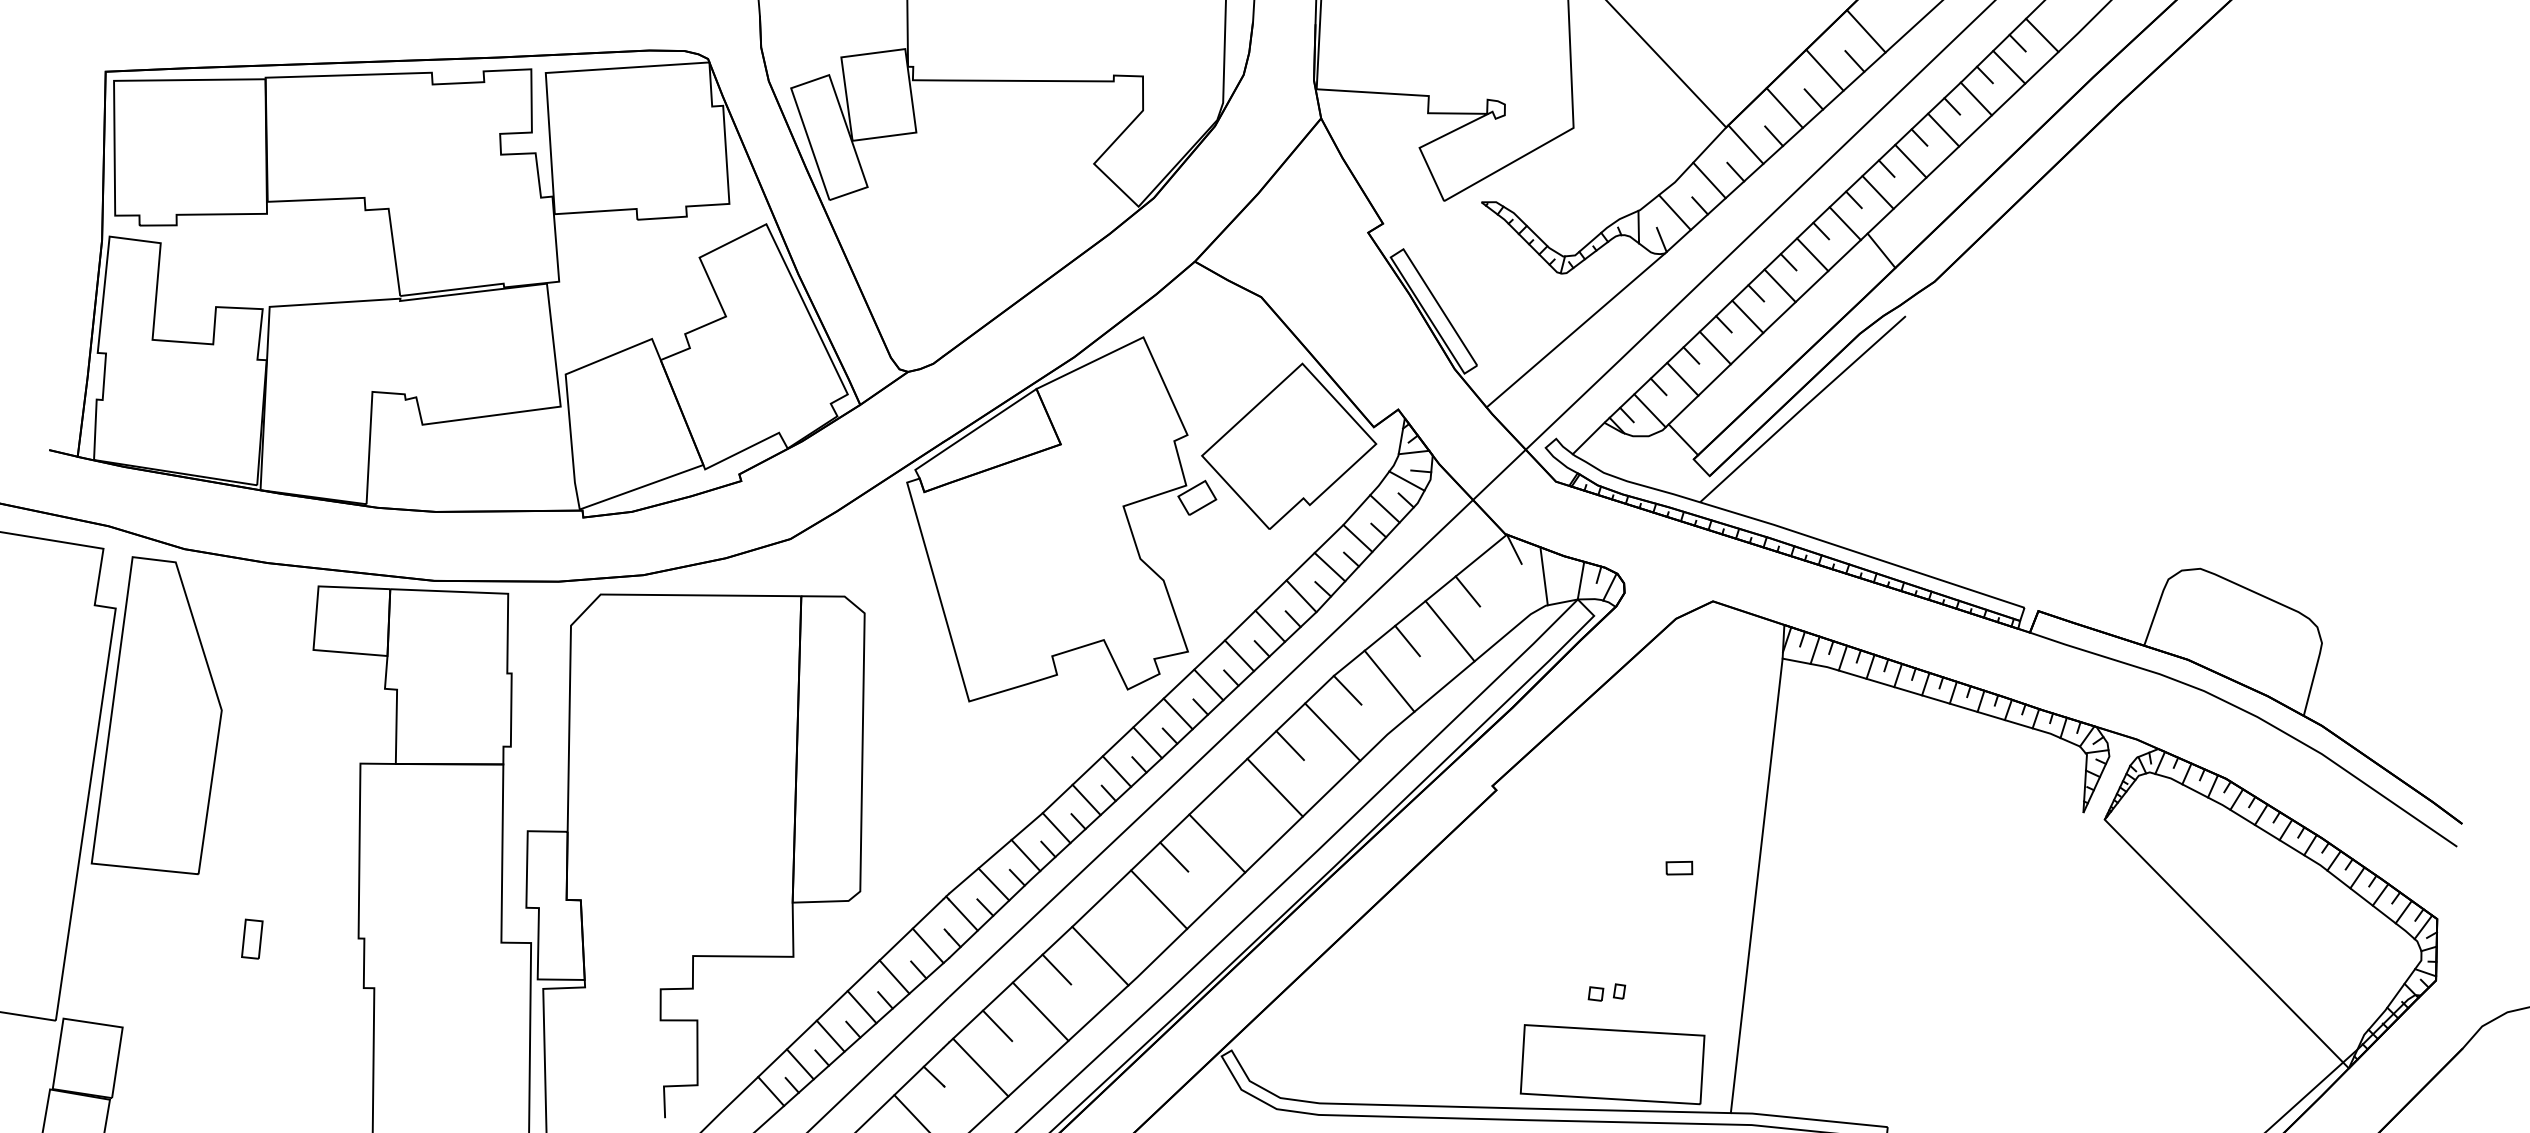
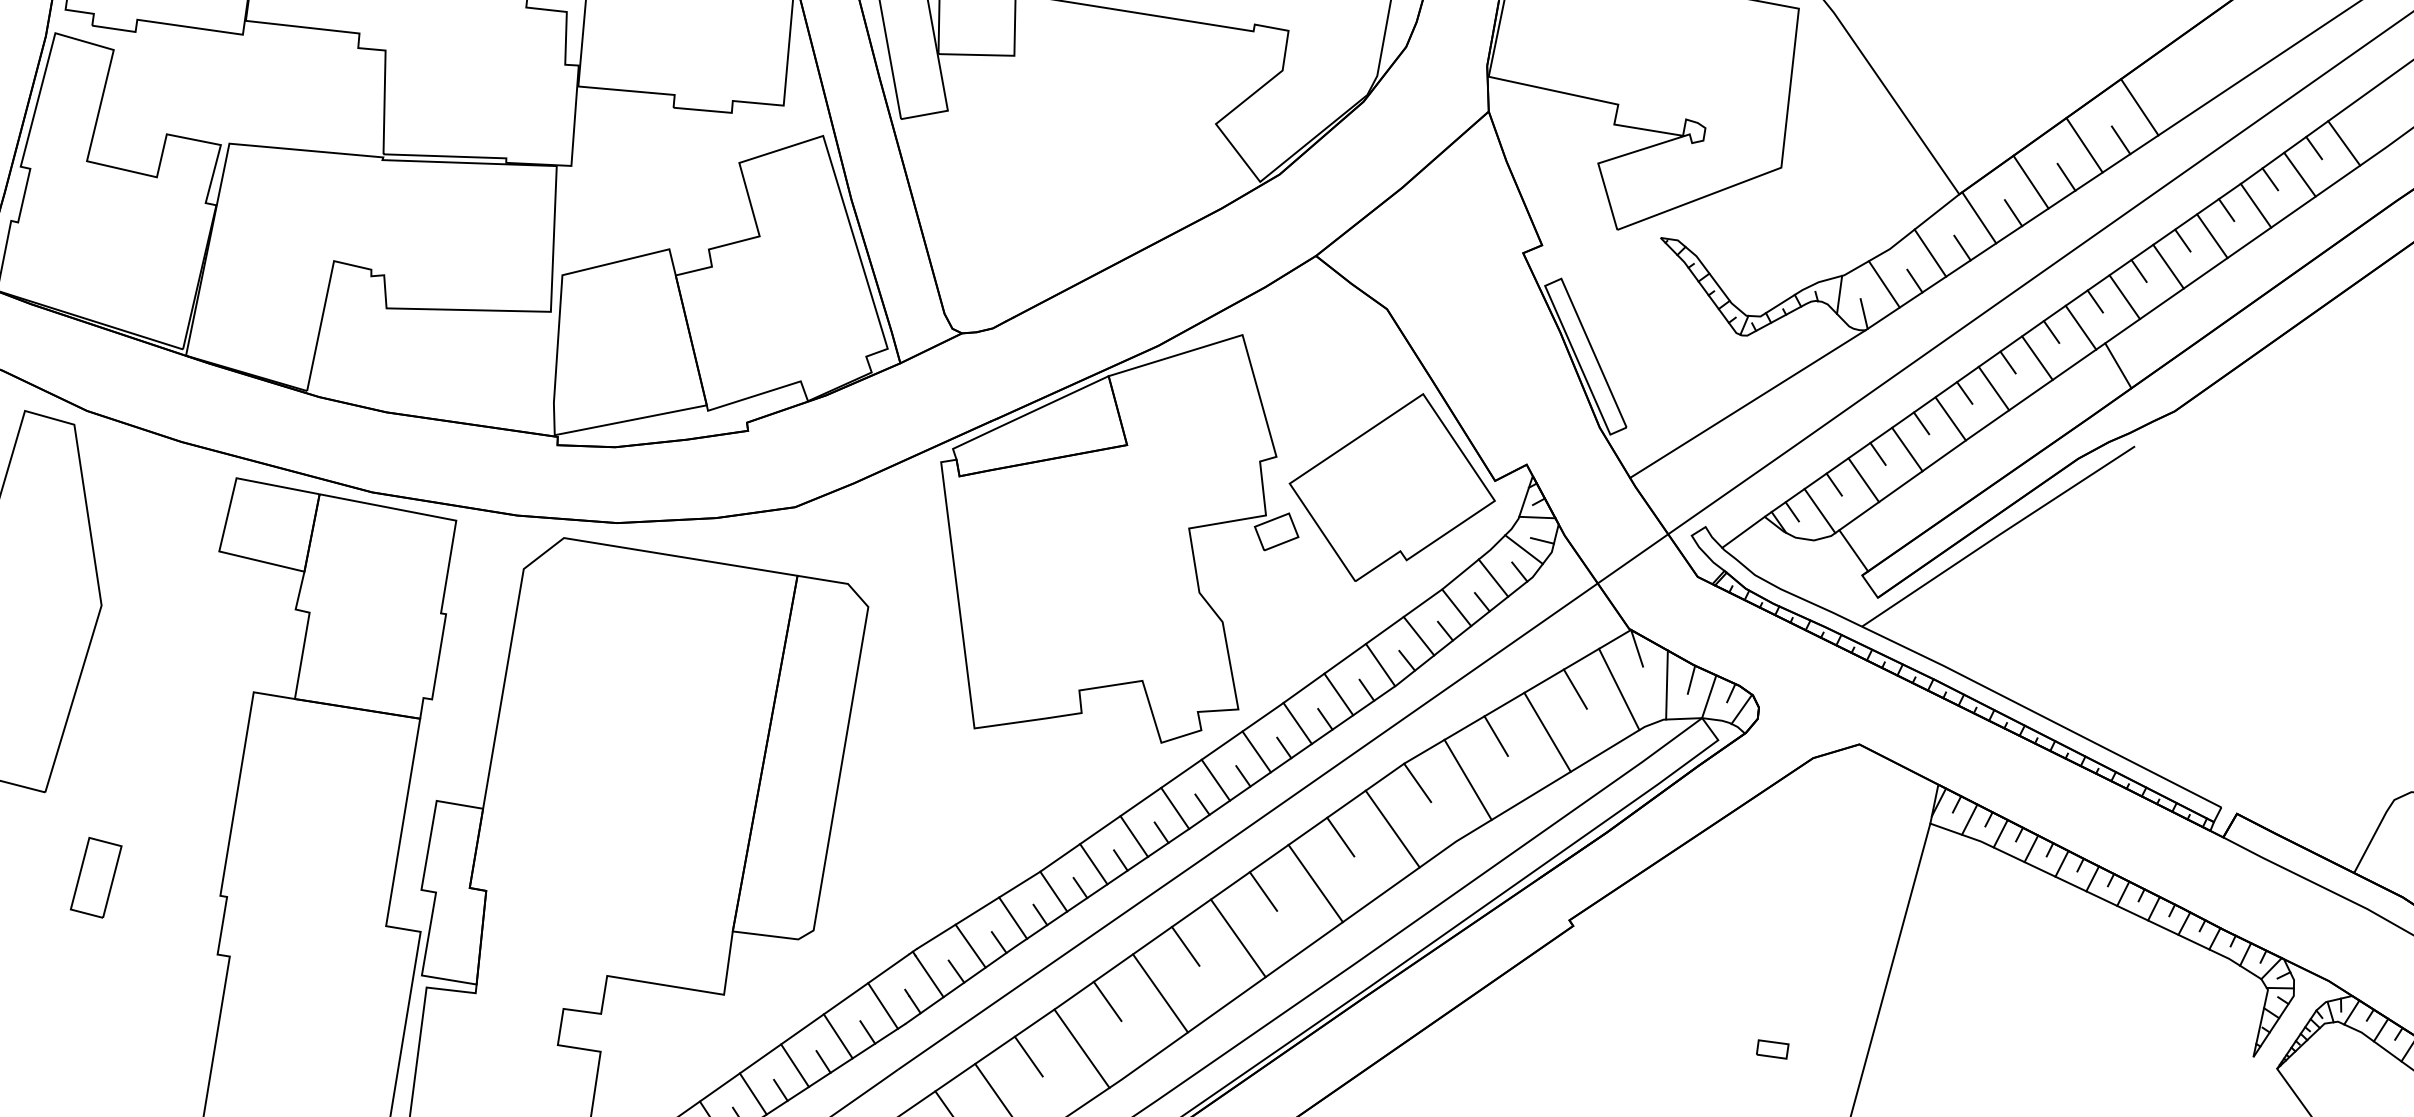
line: (1563, 568) -> (1690, 679), added
line: (1504, 585) -> (1619, 688), added
line: (1232, 800) -> (1263, 890), added
line: (1115, 912) -> (1107, 1000), added
part: (252, 938) -> (96, 876), size x1.67

